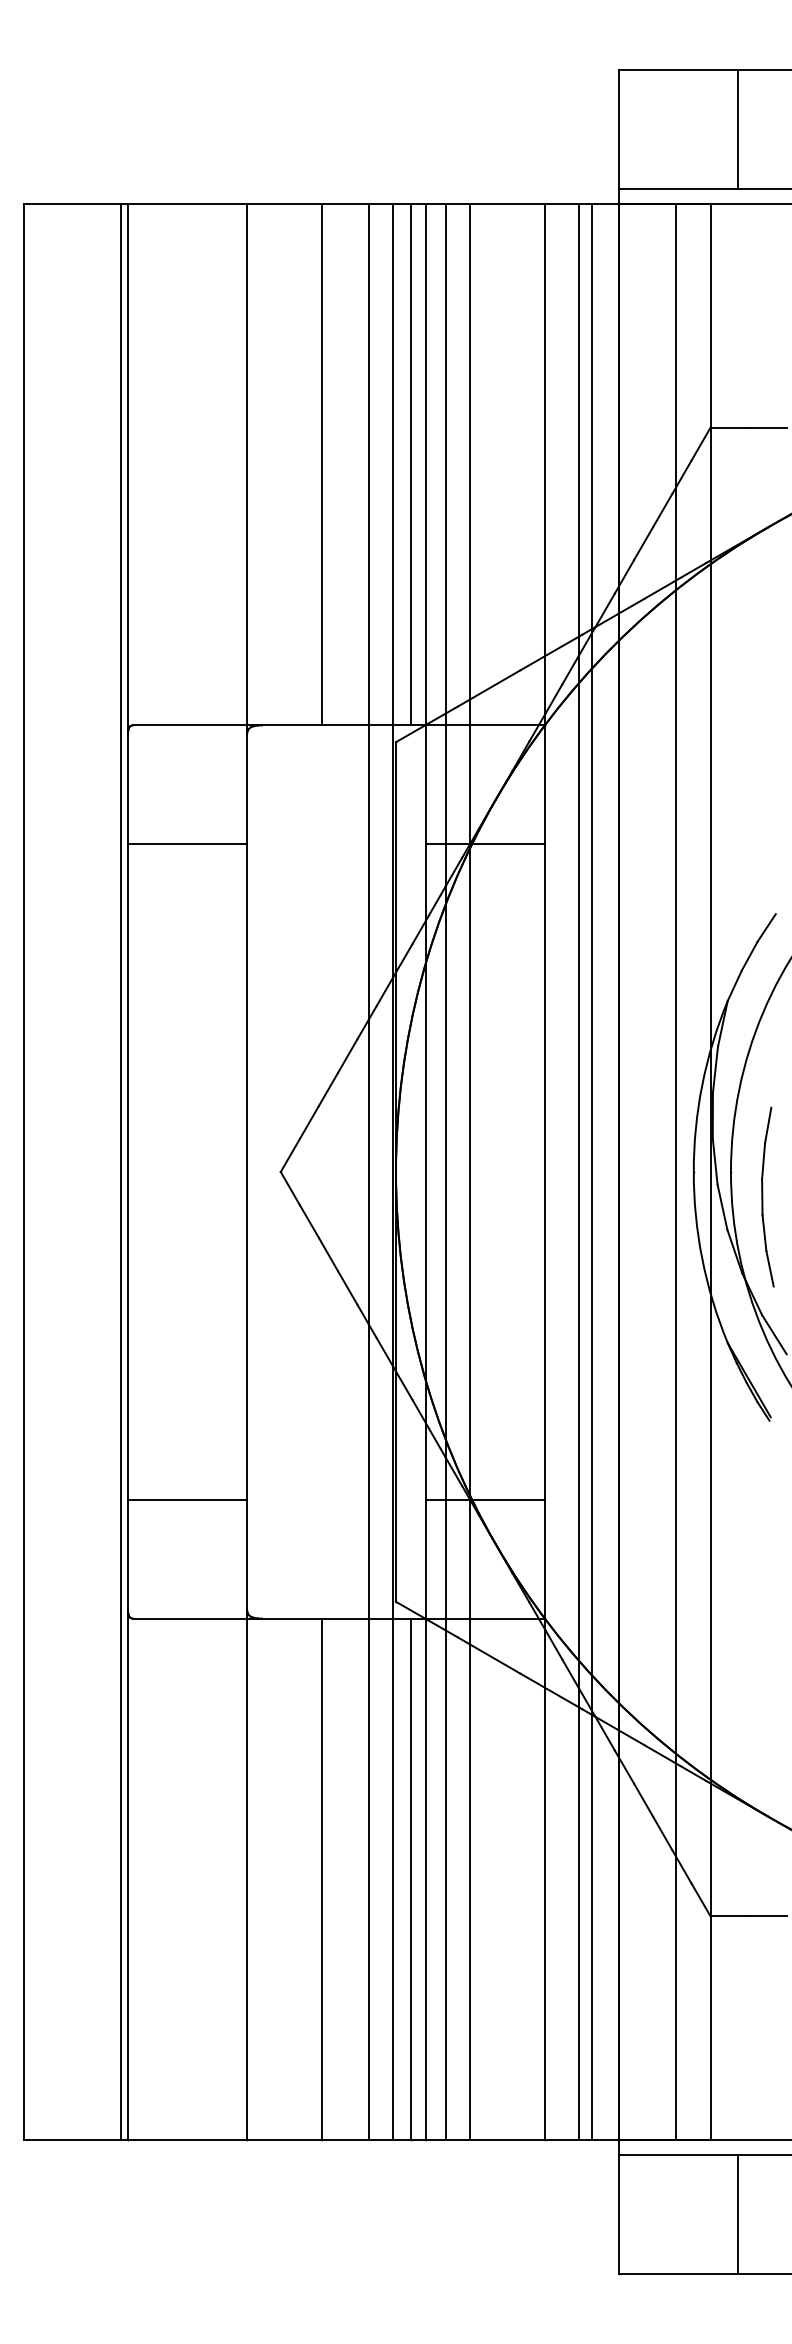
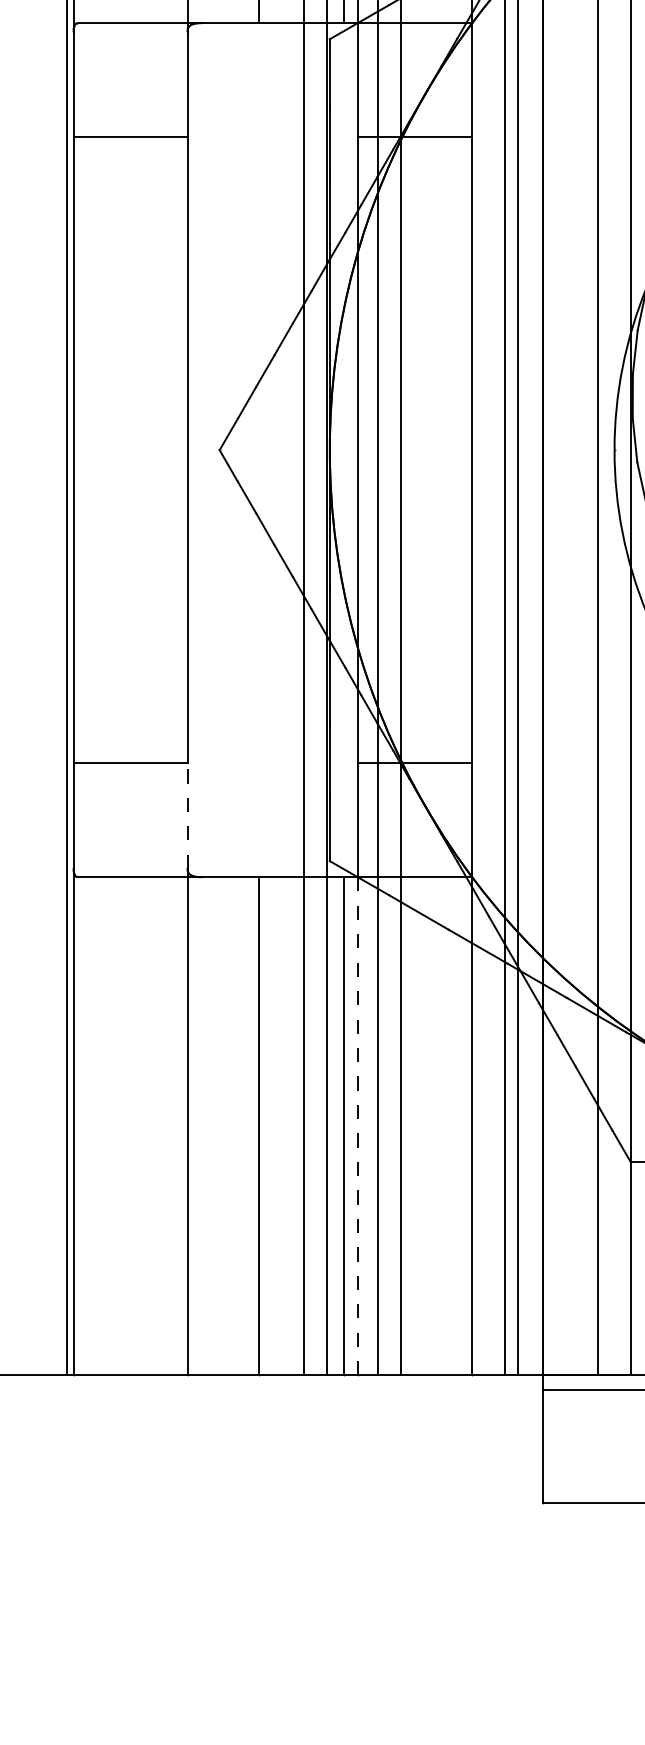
line: (247, 1554) -> (187, 815), solid -> dashed
line: (425, 1878) -> (358, 1125), solid -> dashed

